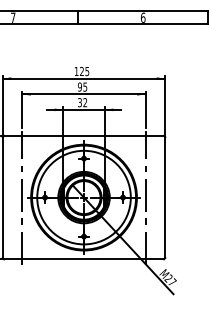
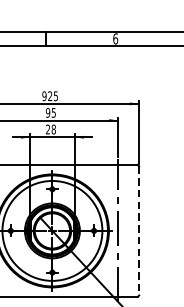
text: (76, 71) -> (44, 96), 125 -> 925
text: (82, 102) -> (50, 129), 32 -> 28
line: (165, 198) -> (139, 231), solid -> dashed

